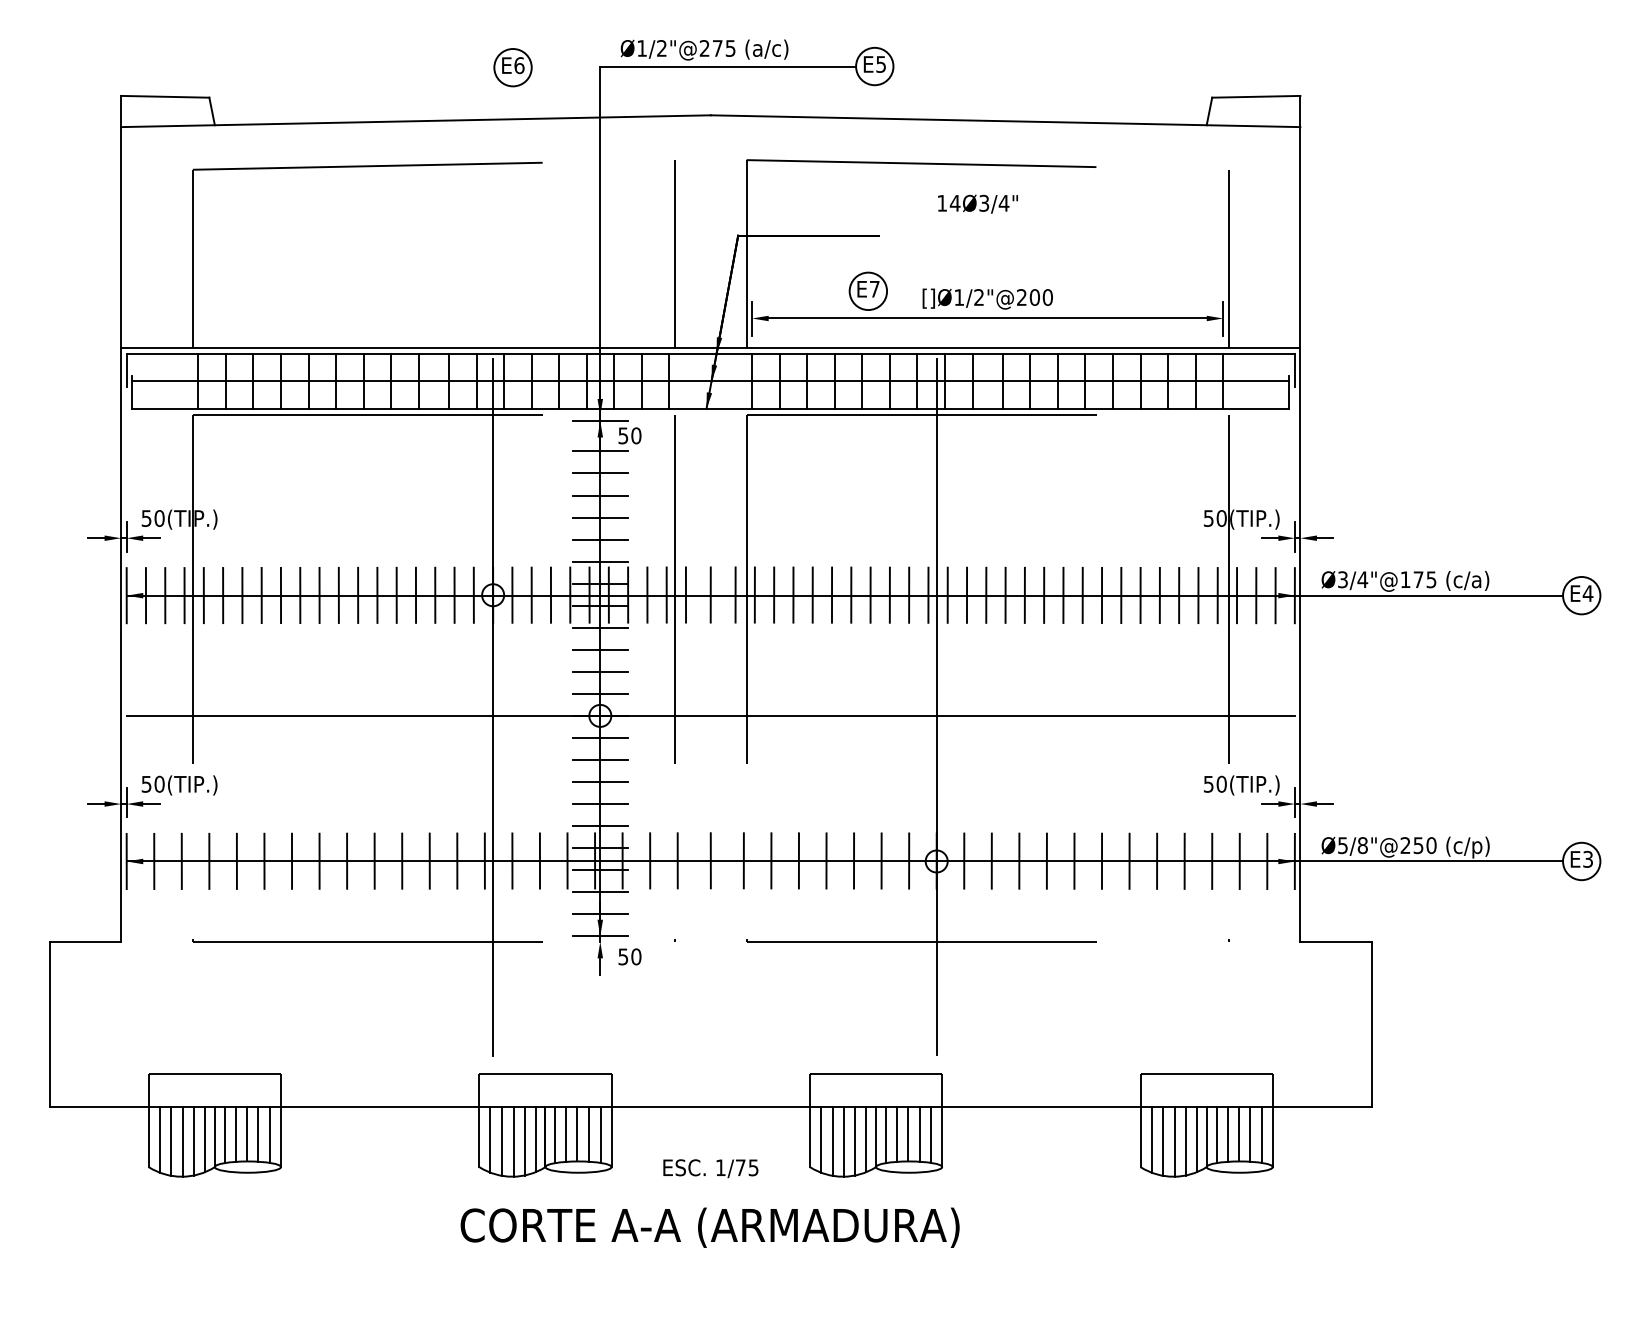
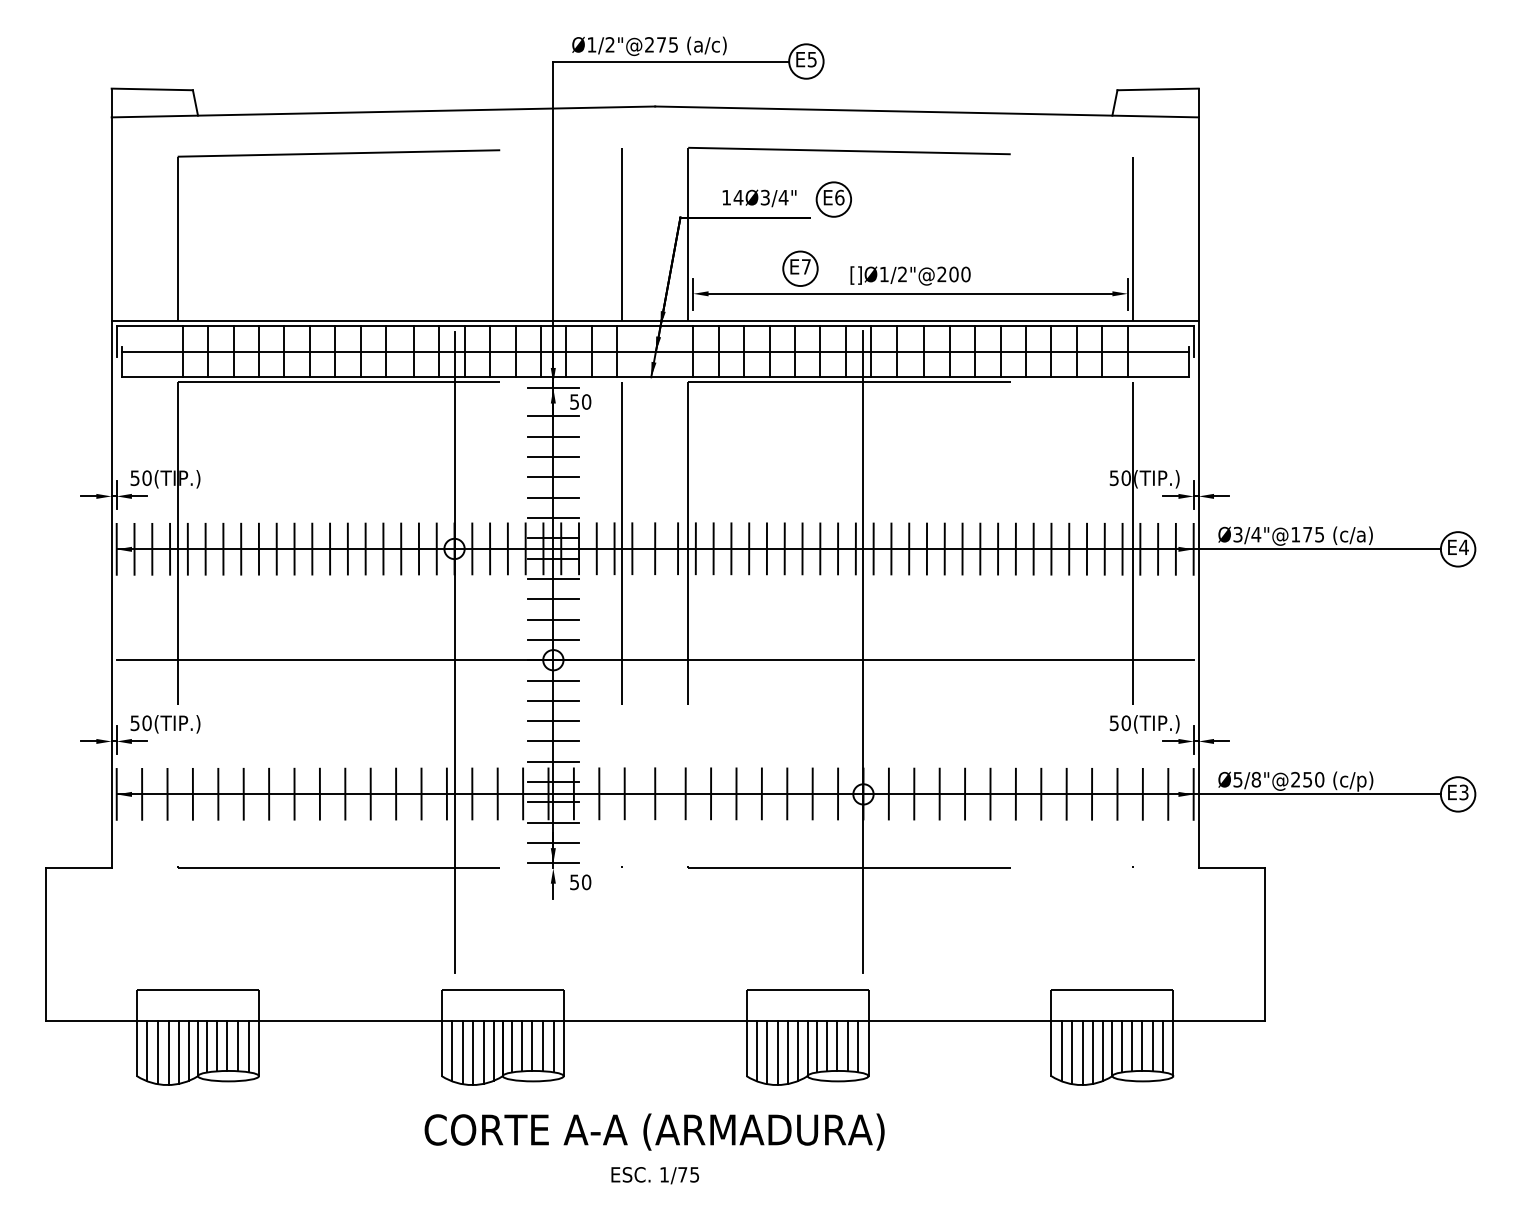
part: (512, 67) -> (833, 199), moved
text: (977, 204) -> (759, 198), moved
text: (711, 1168) -> (655, 1175), moved

